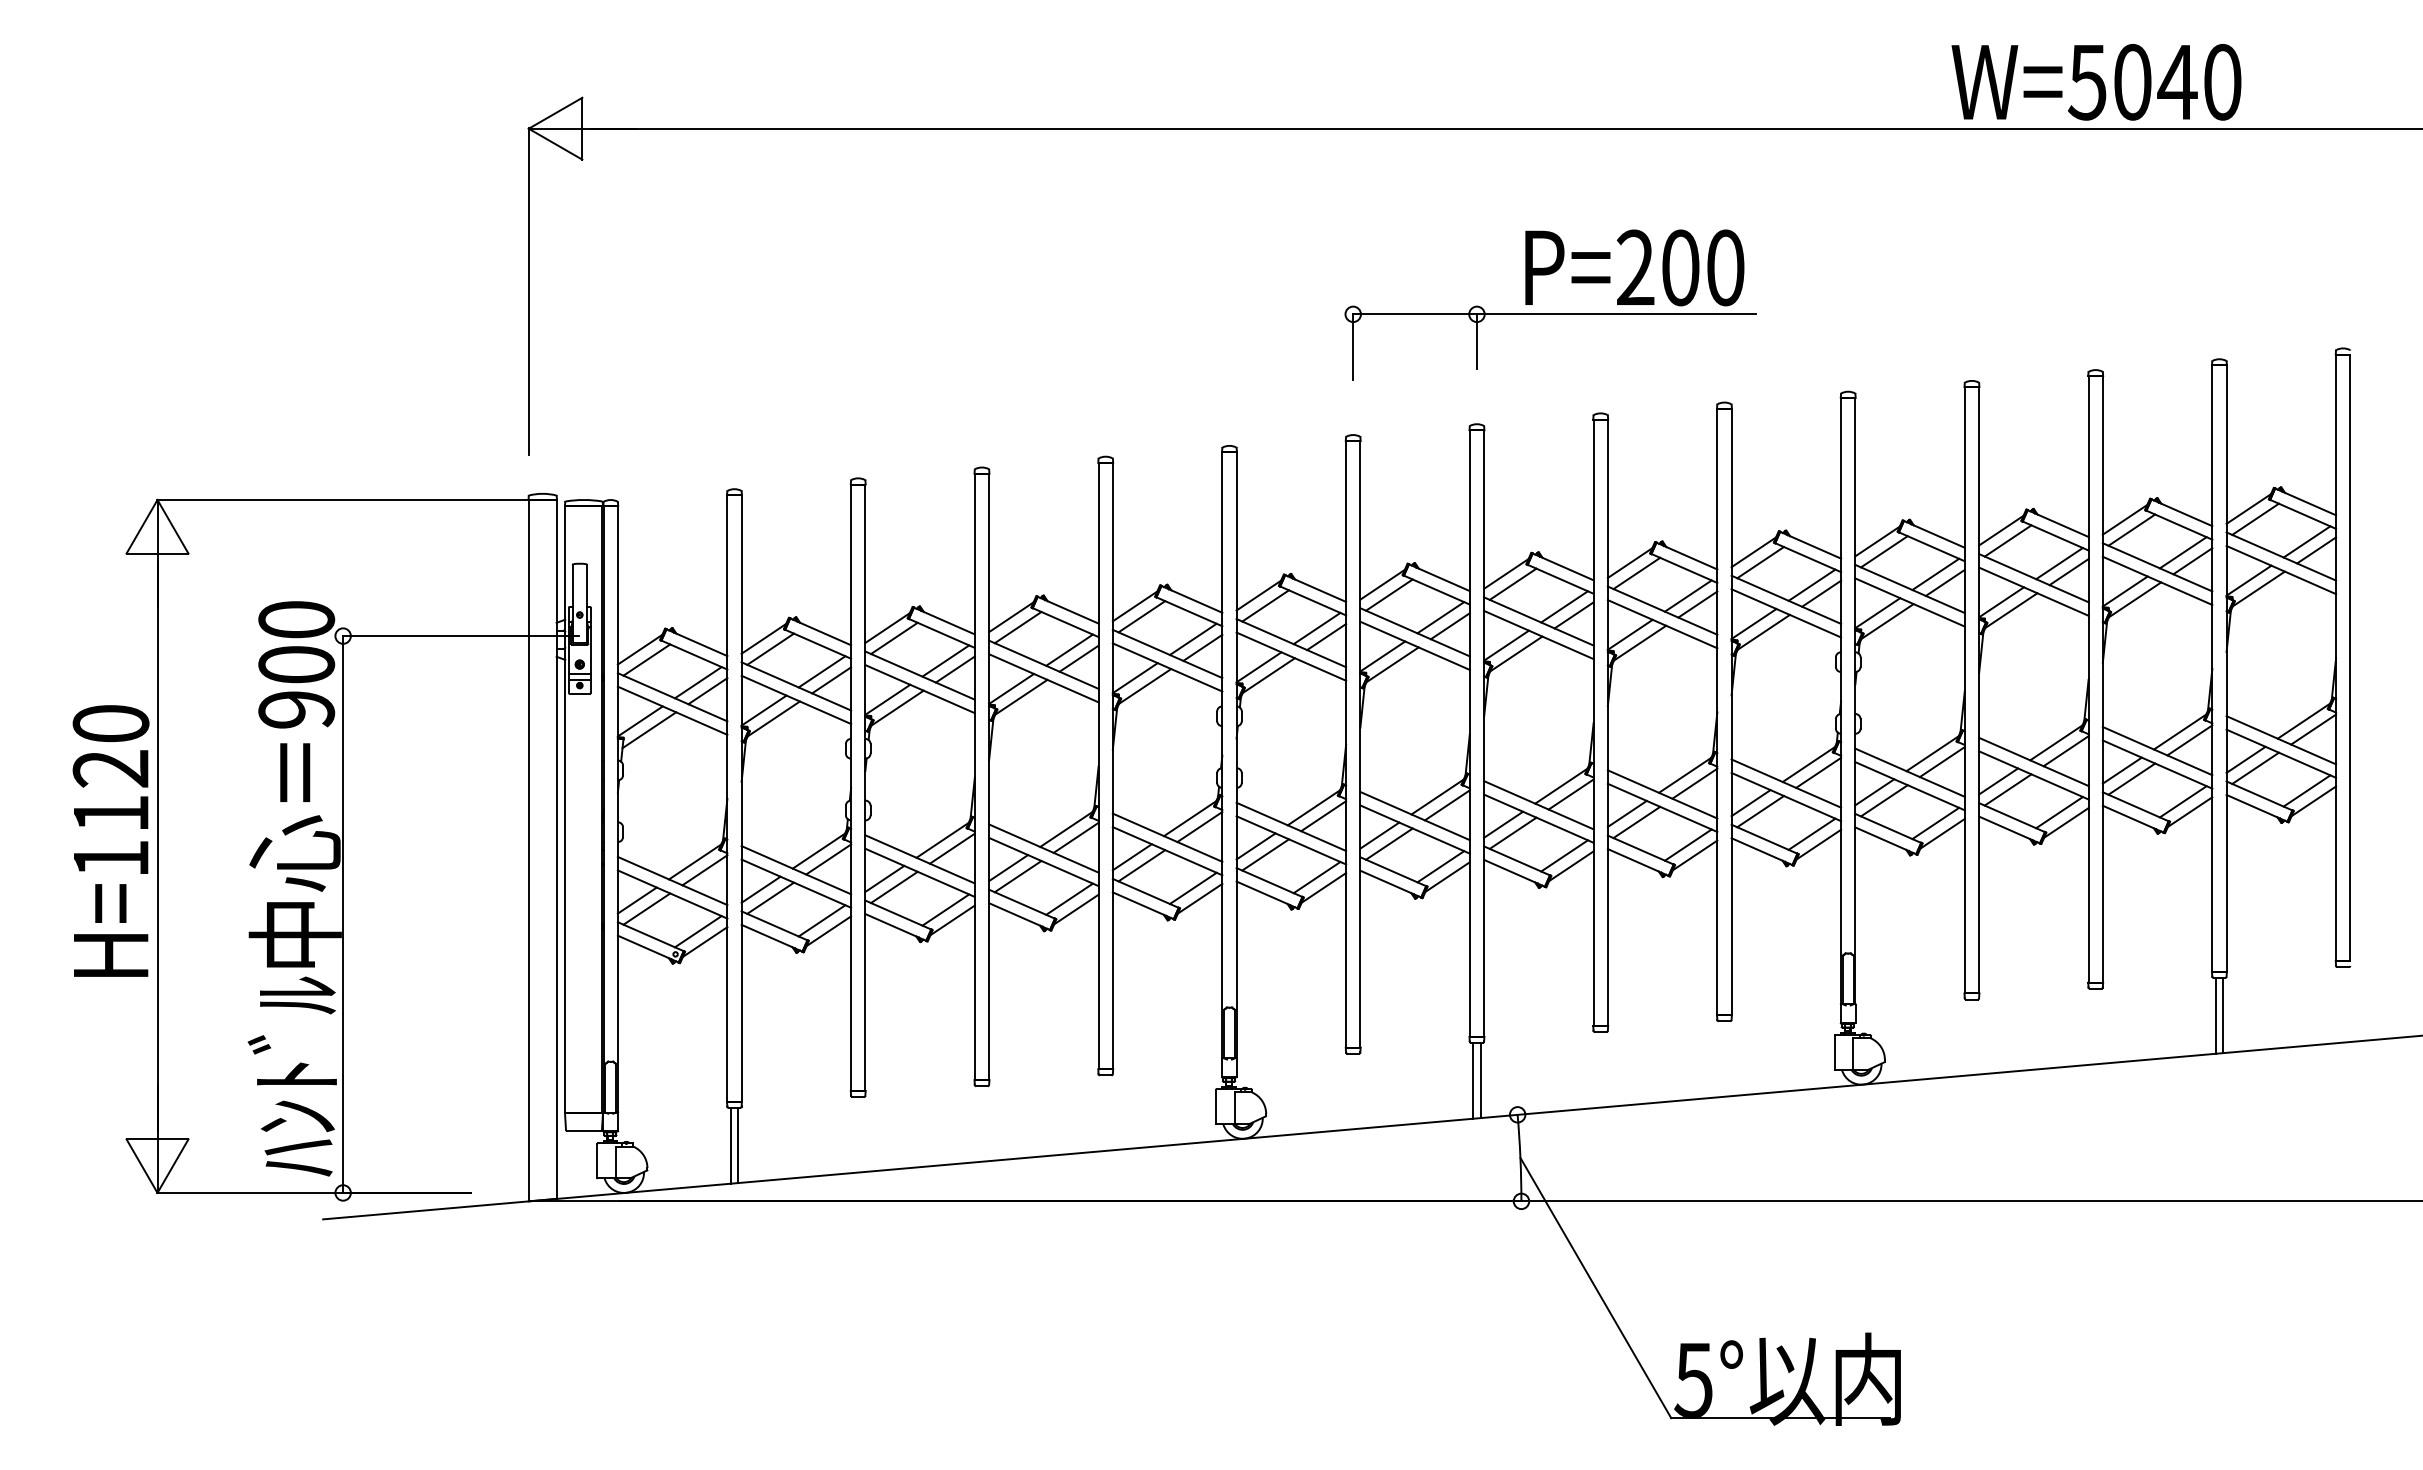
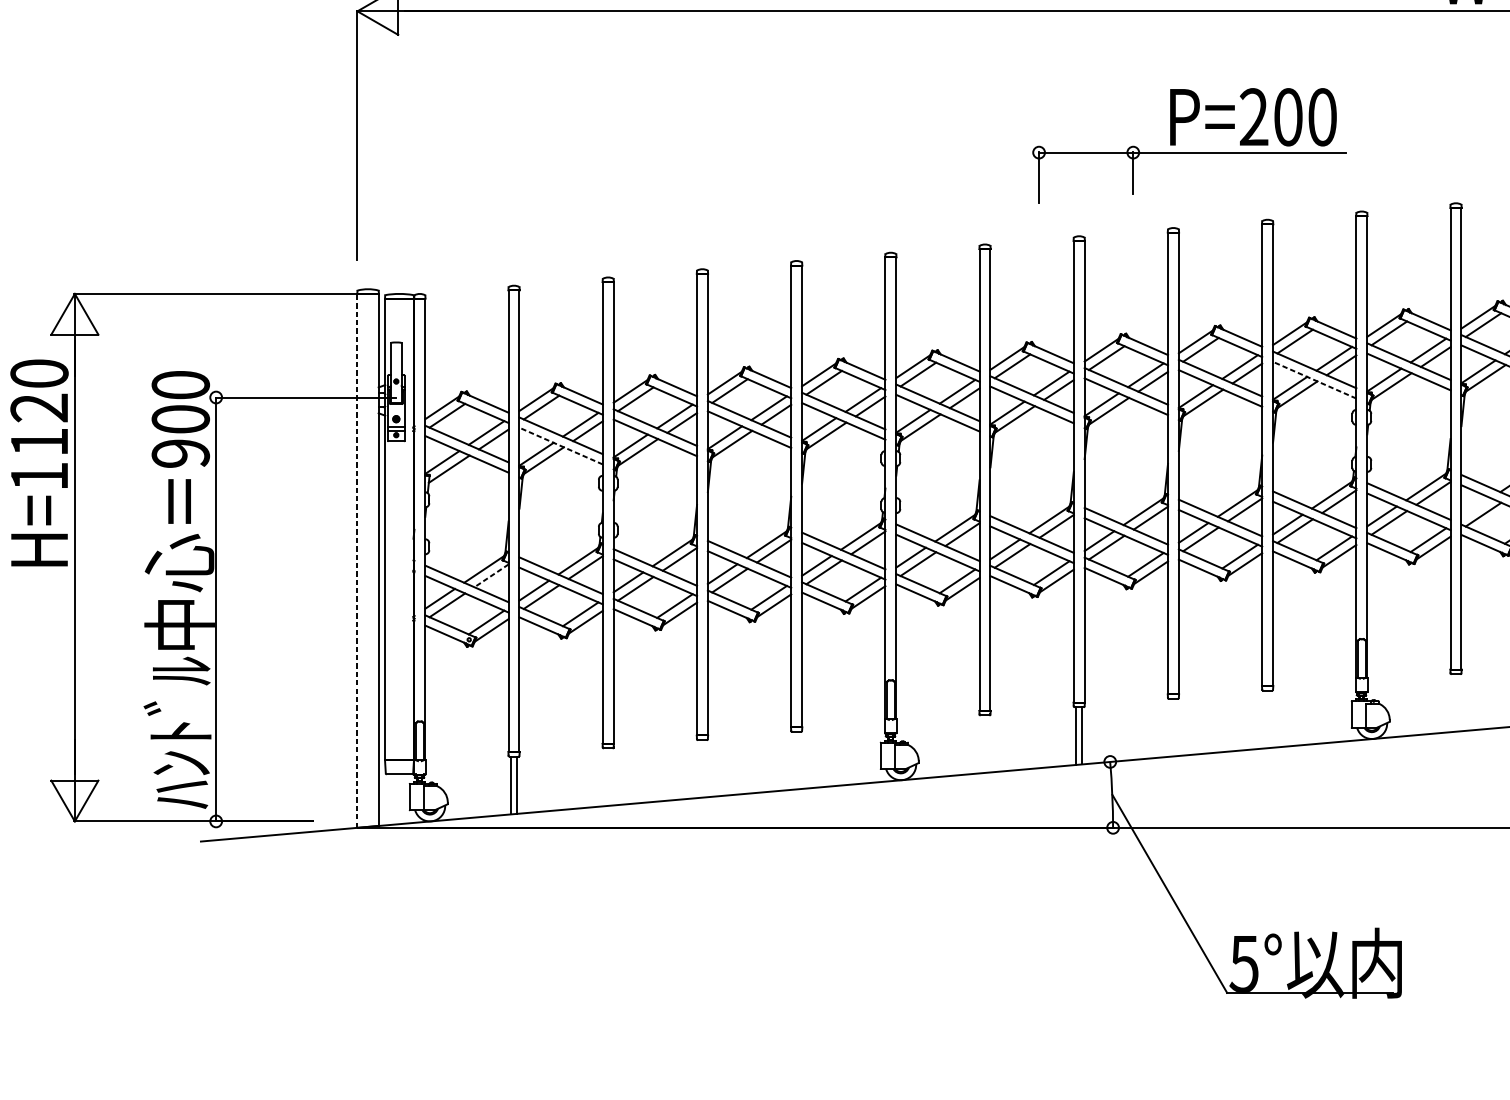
part: (1550, 313) -> (1189, 151), moved
line: (1786, 613) -> (1314, 380), solid -> dashed
line: (796, 699) -> (561, 445), solid -> dashed
line: (1998, 781) -> (1476, 508), removed
text: (110, 840) -> (39, 462), moved
line: (528, 850) -> (357, 560), solid -> dashed
line: (704, 870) -> (491, 575), solid -> dashed

